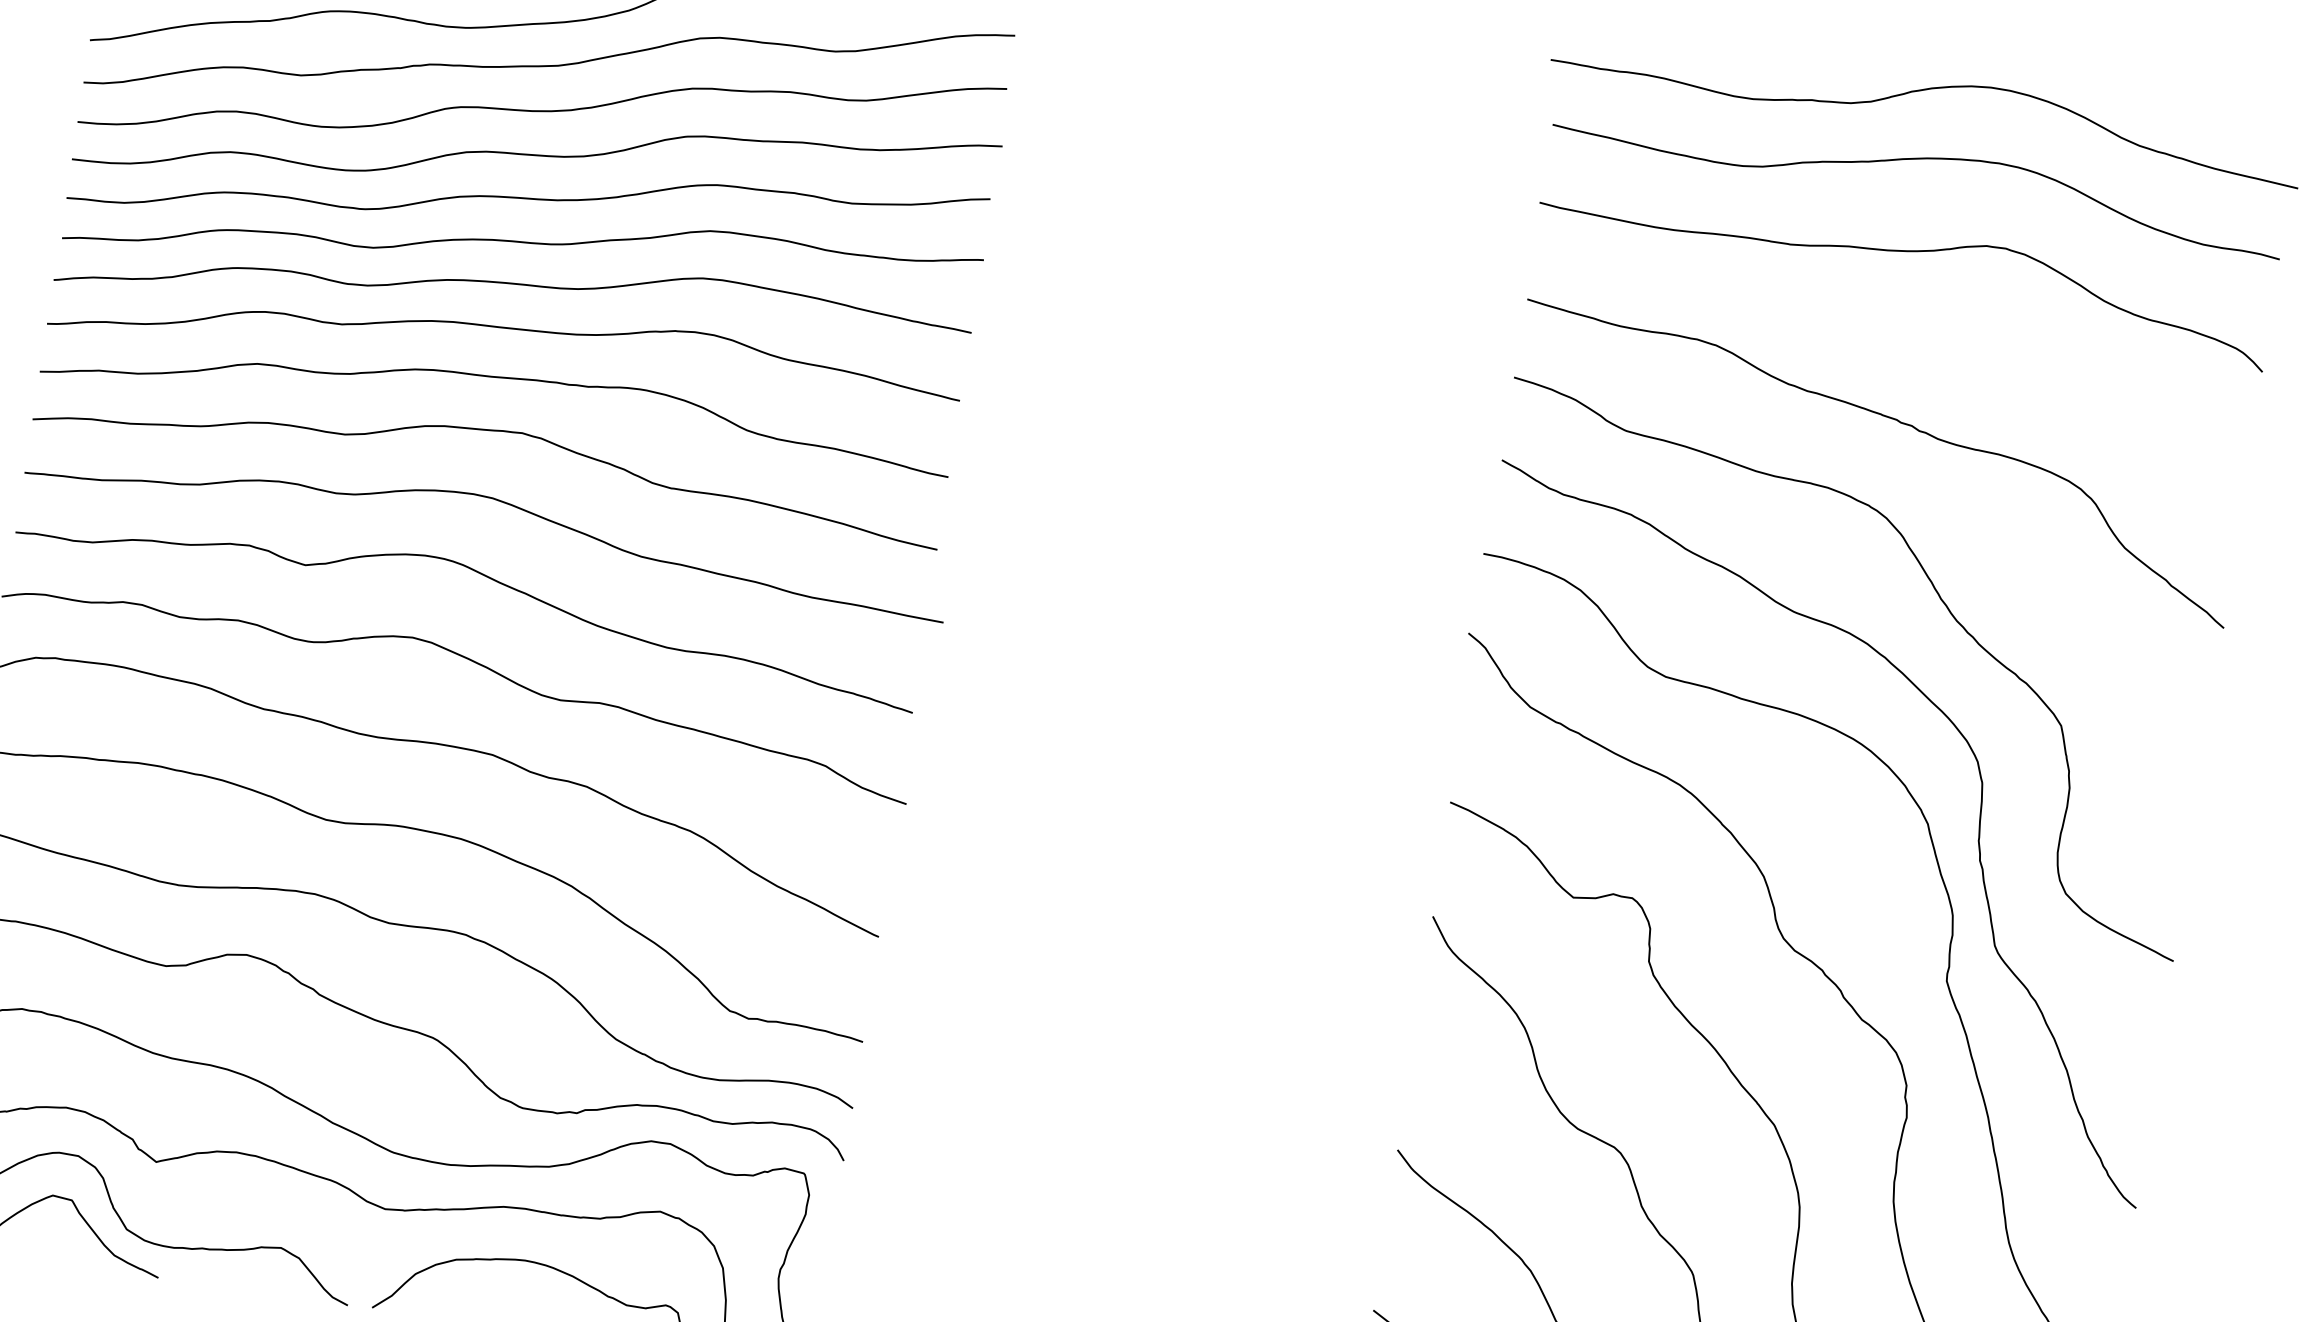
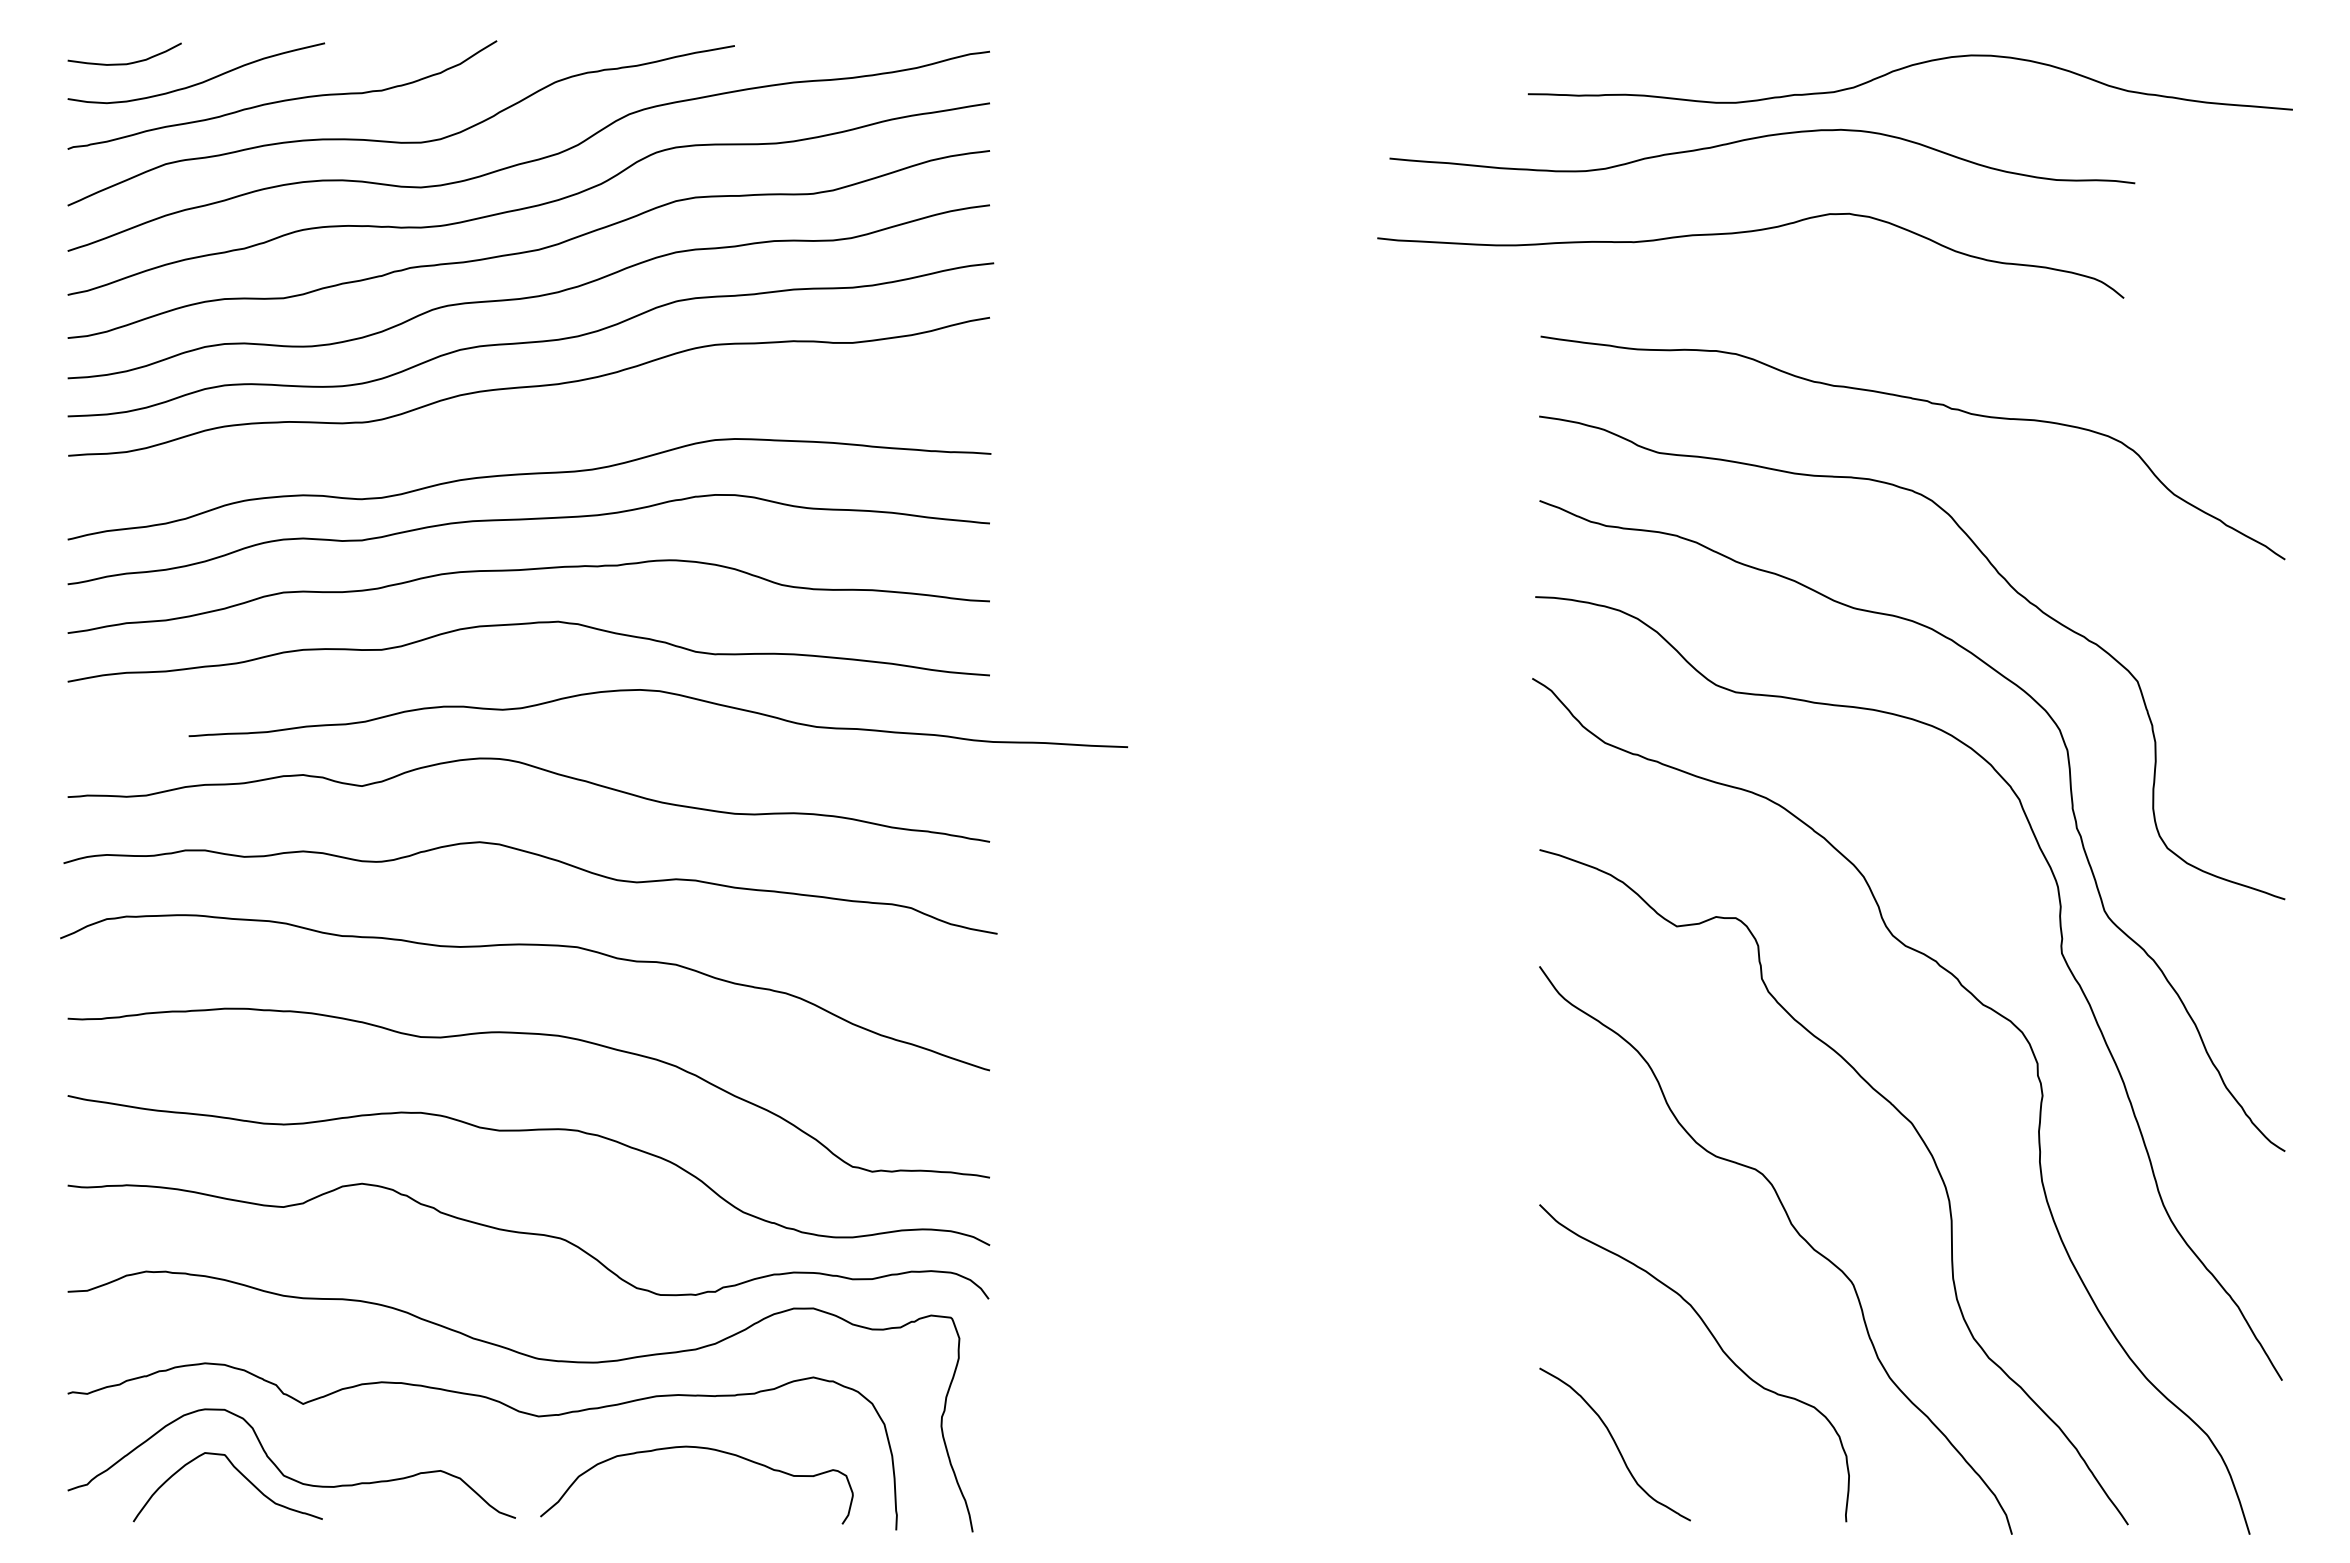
curve: (1918, 159) -> (1759, 138), moved
curve: (523, 243) -> (530, 432), removed
curve: (1906, 252) -> (1750, 232), moved
curve: (498, 501) -> (665, 693), moved

